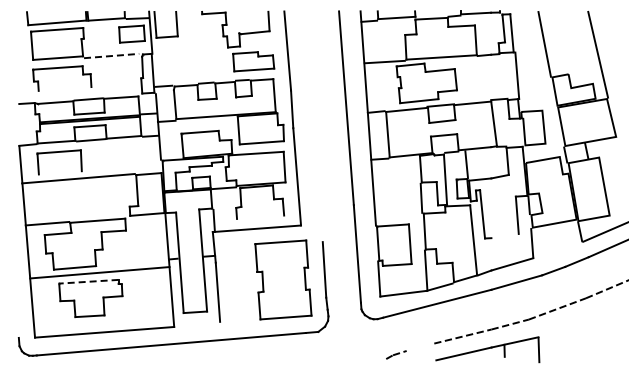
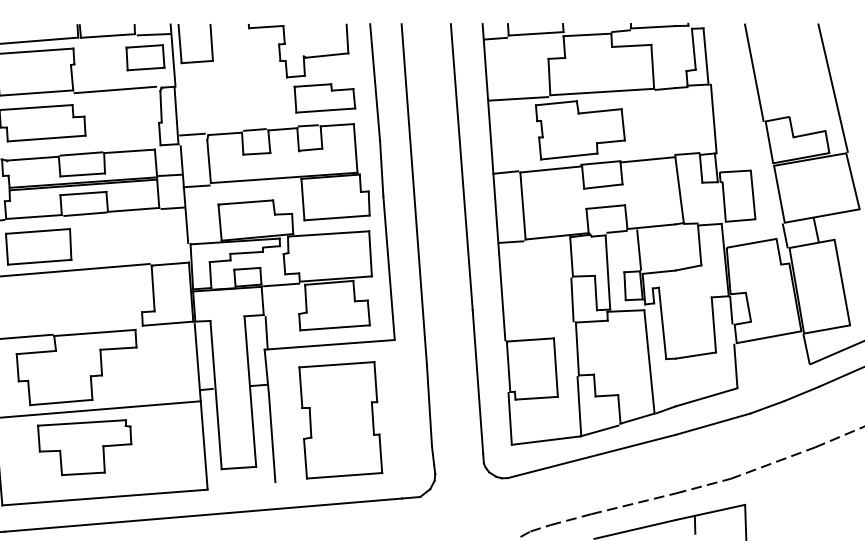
line: (111, 56) -> (115, 90), dashed -> solid
line: (64, 88) -> (45, 137), added
line: (313, 126) -> (413, 193), added
line: (59, 172) -> (38, 261), added
line: (260, 216) -> (334, 326), added
line: (504, 235) -> (694, 354), added
part: (283, 279) -> (340, 419), moved
line: (88, 281) -> (81, 422), dashed -> solid
line: (420, 346) -> (571, 518), added

